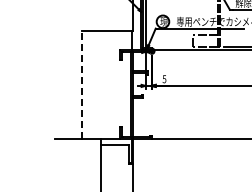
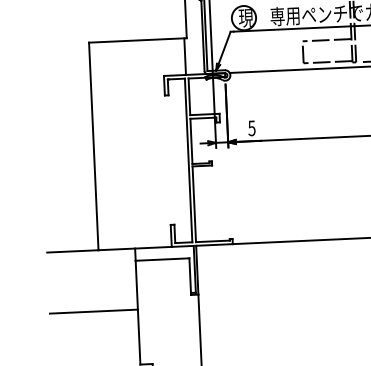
line: (82, 84) -> (94, 145), dashed -> solid
line: (78, 170) -> (94, 311), added

